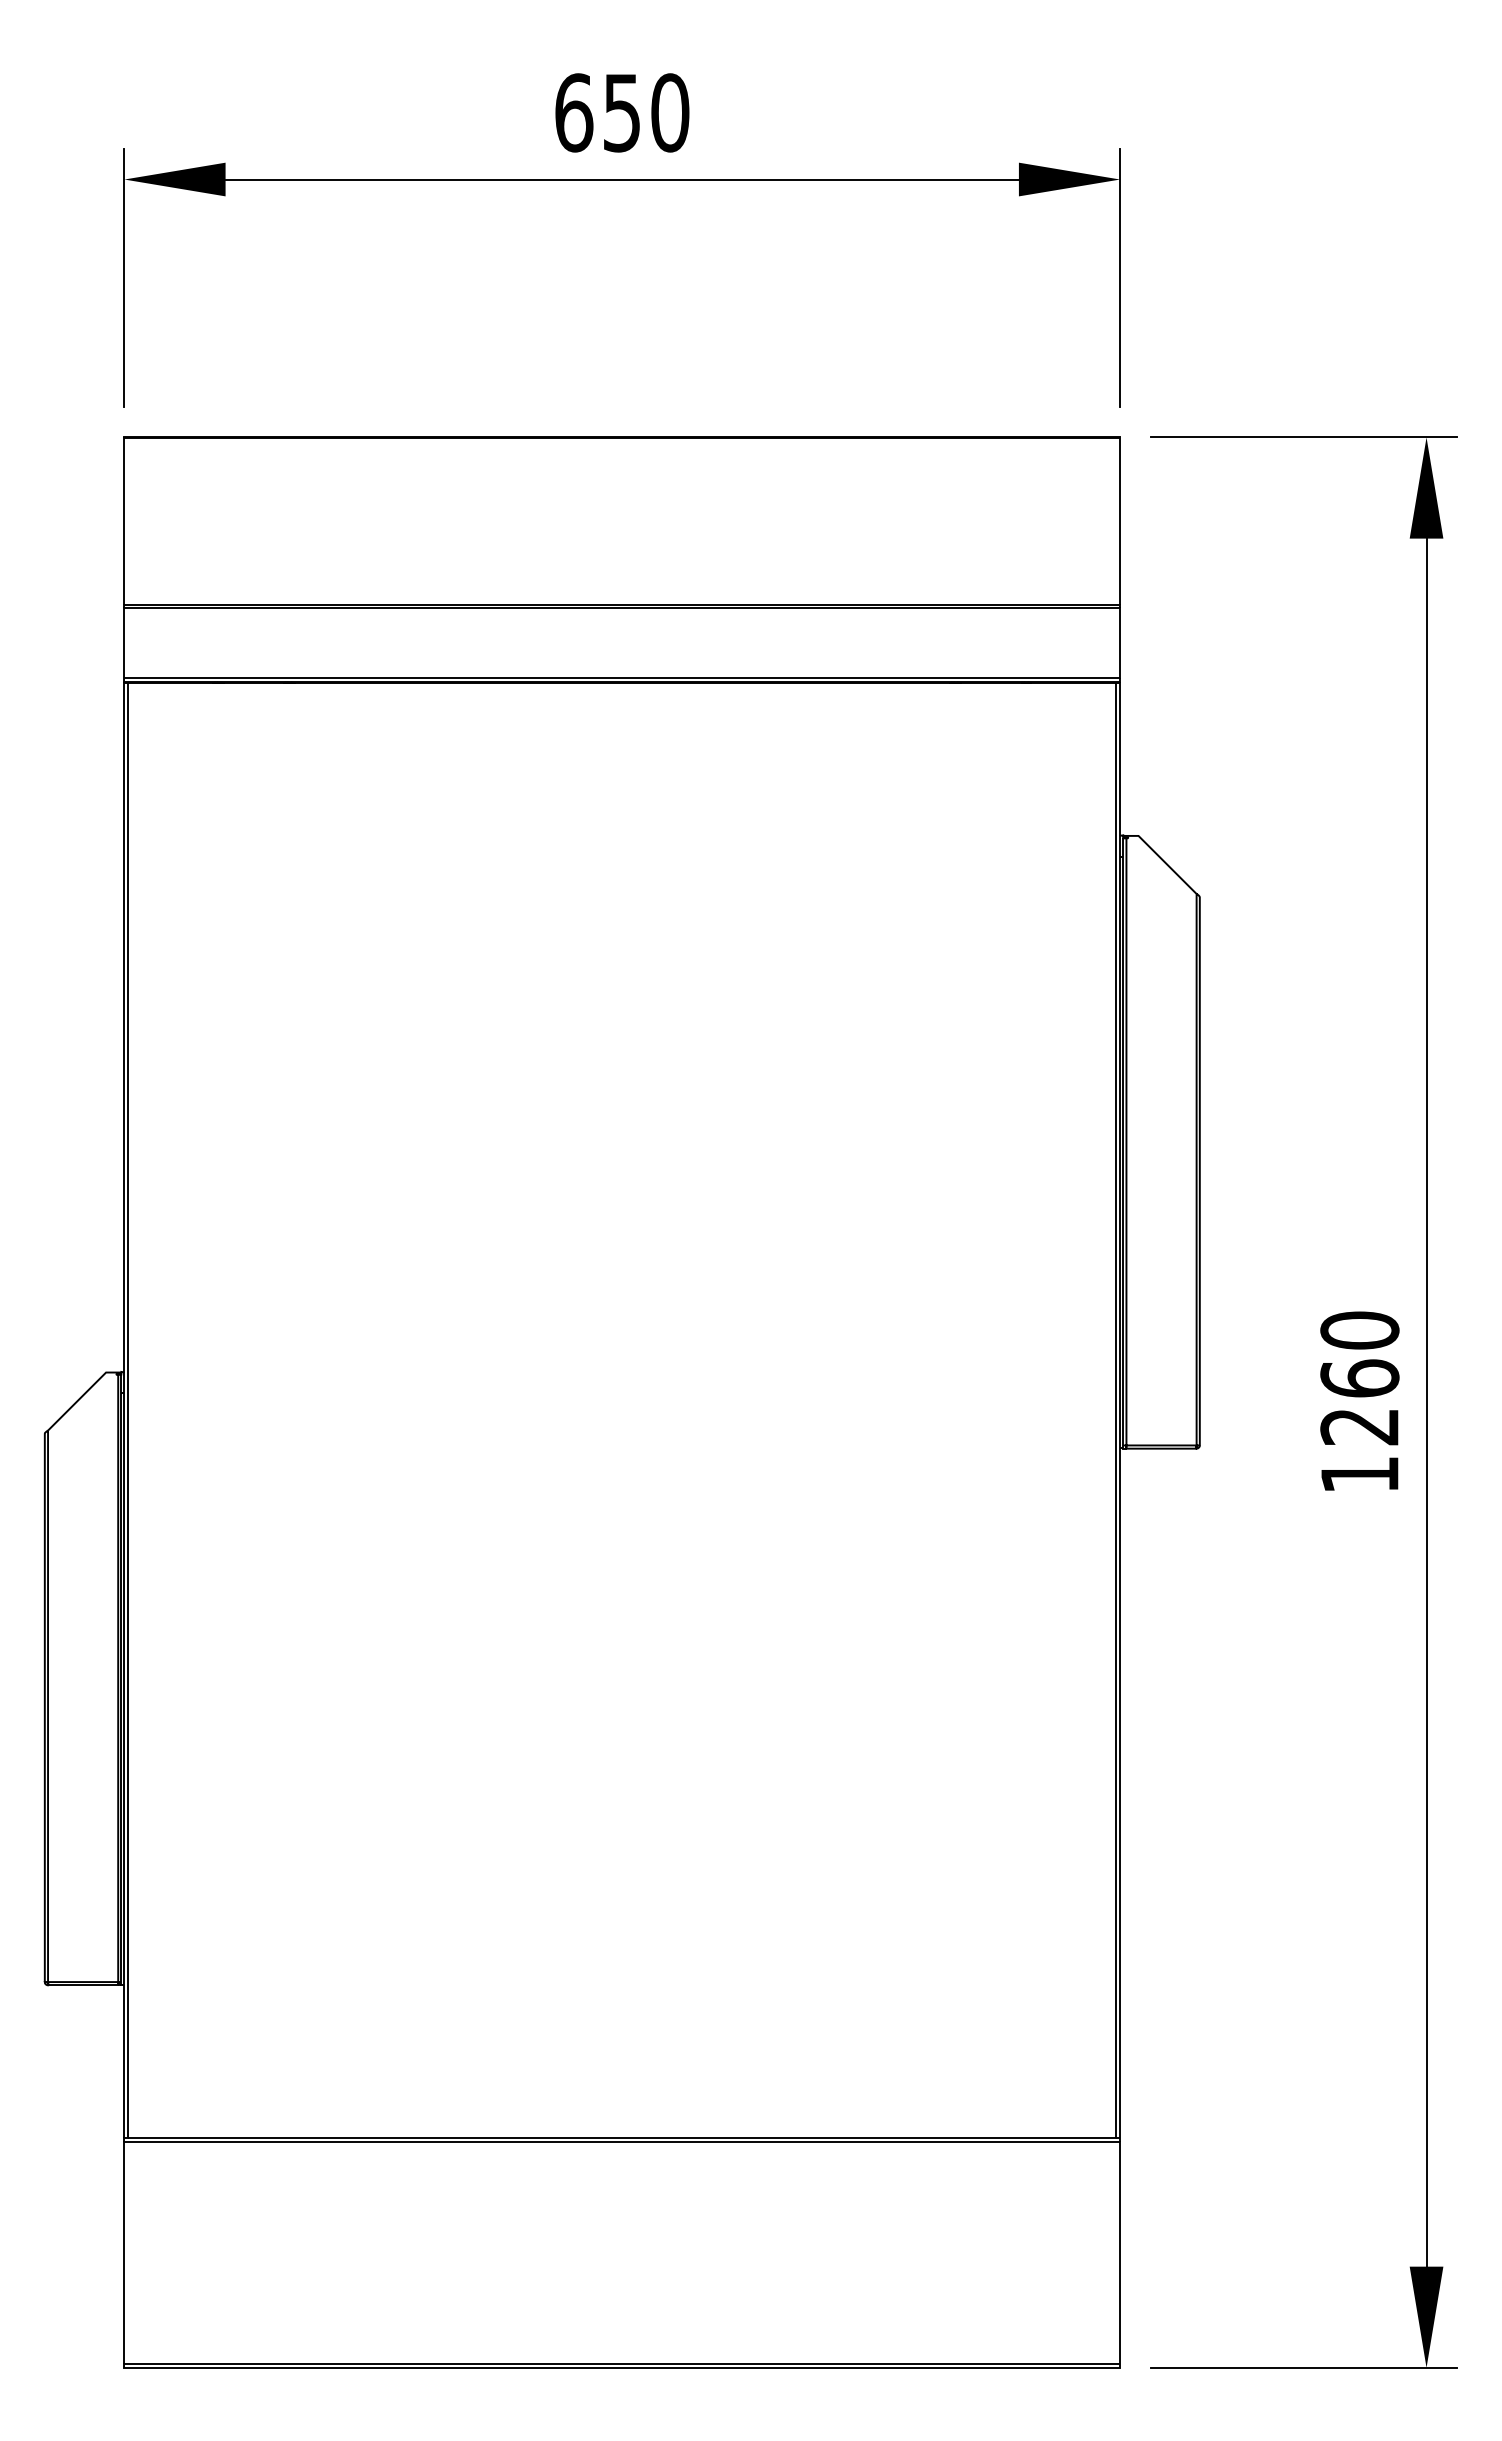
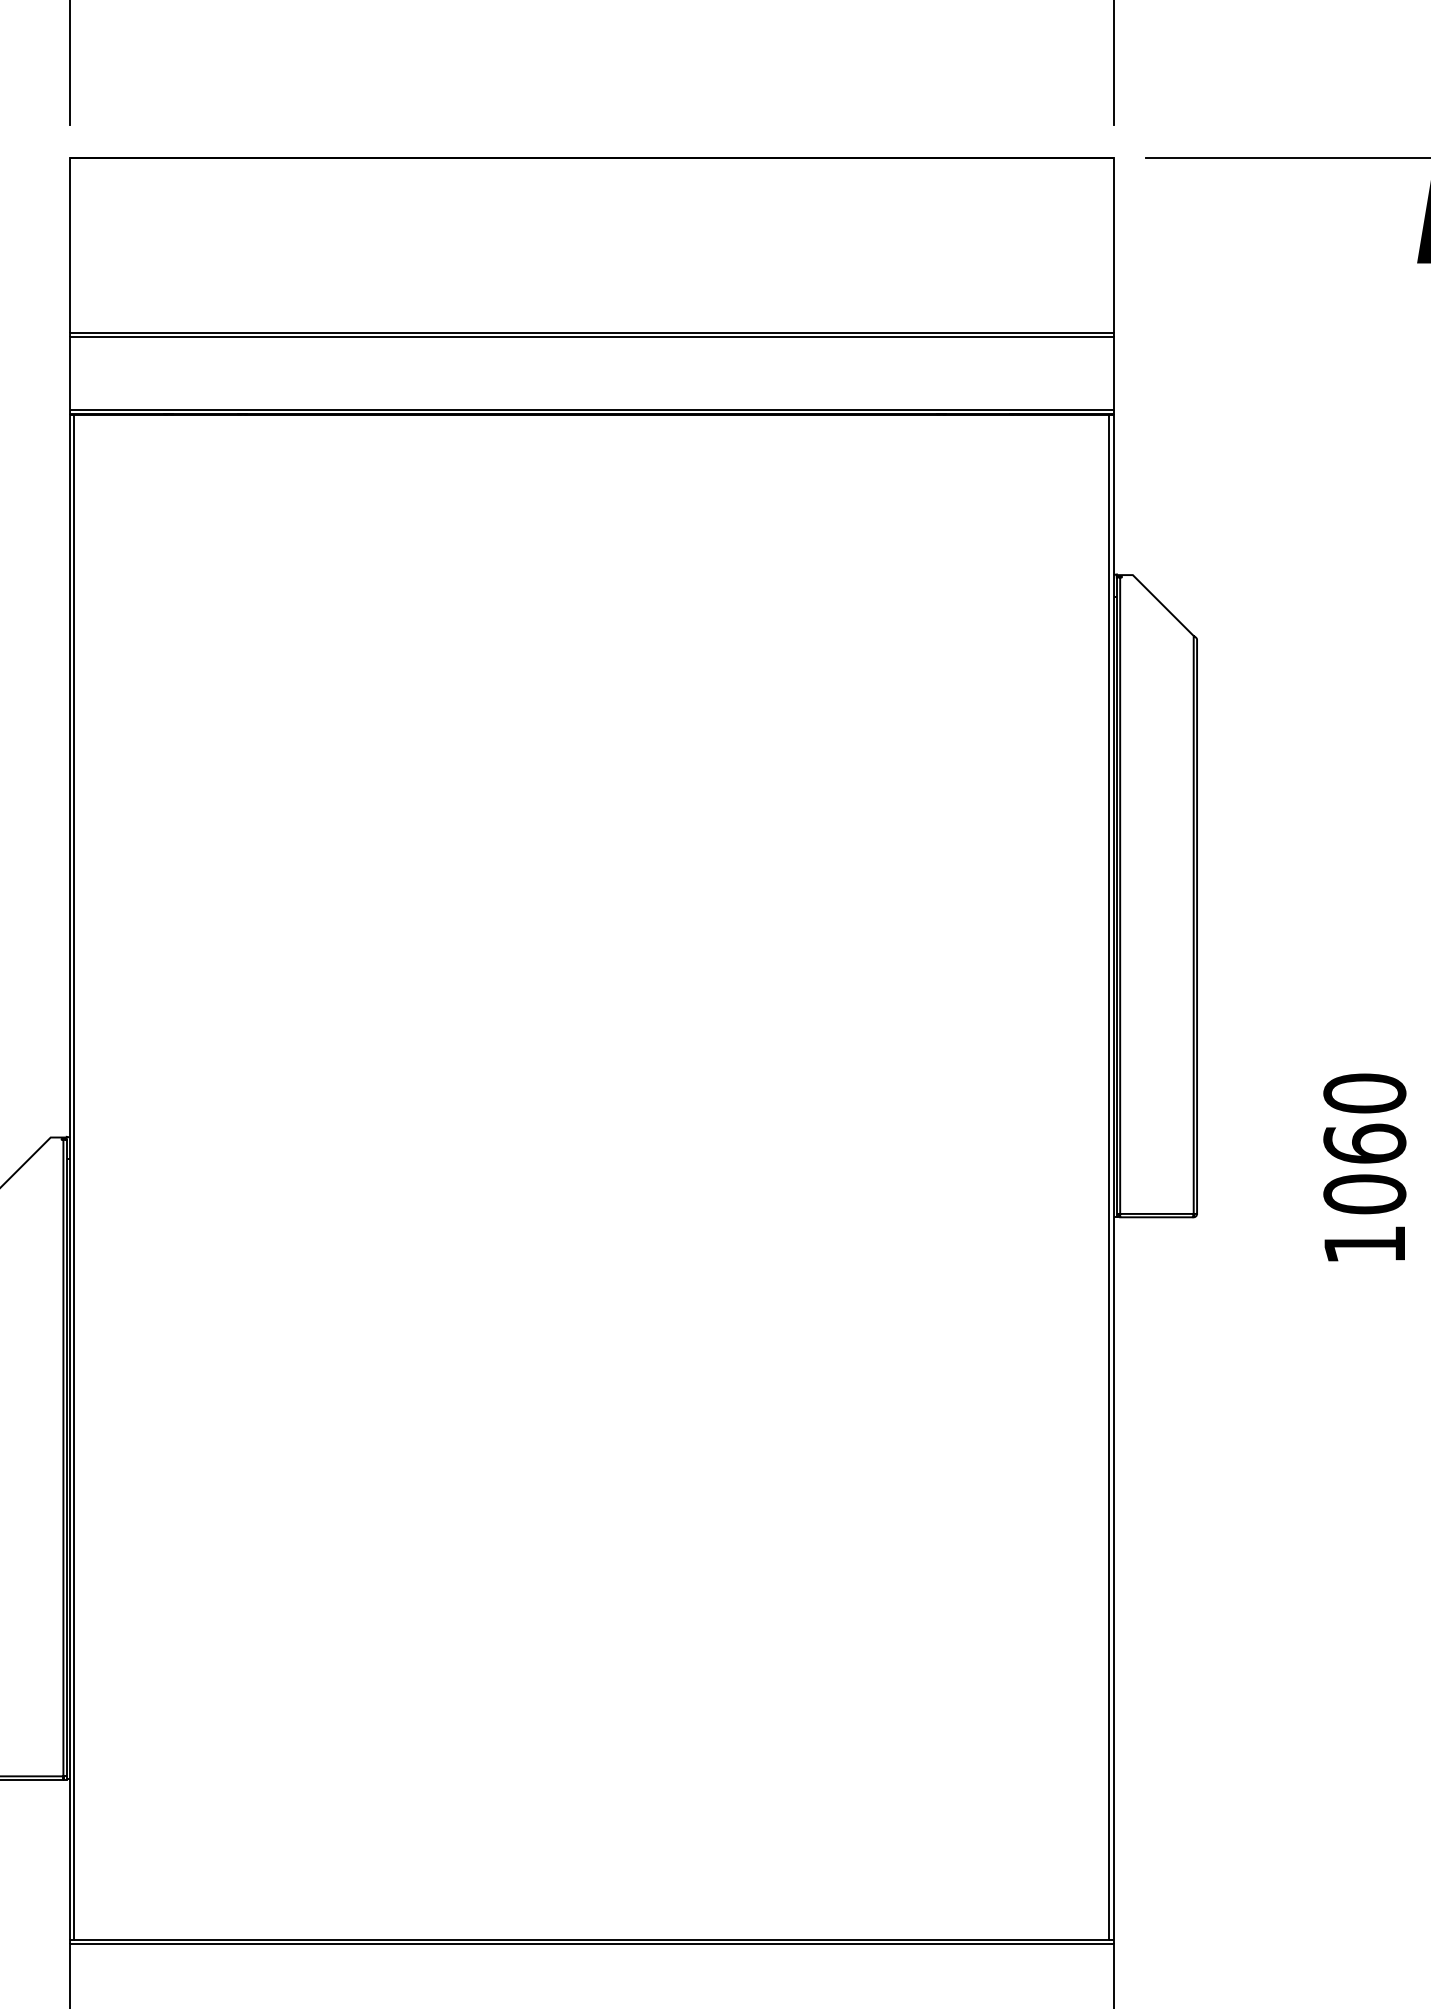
text: (1359, 1426) -> (1364, 1194), 1260 -> 1060

